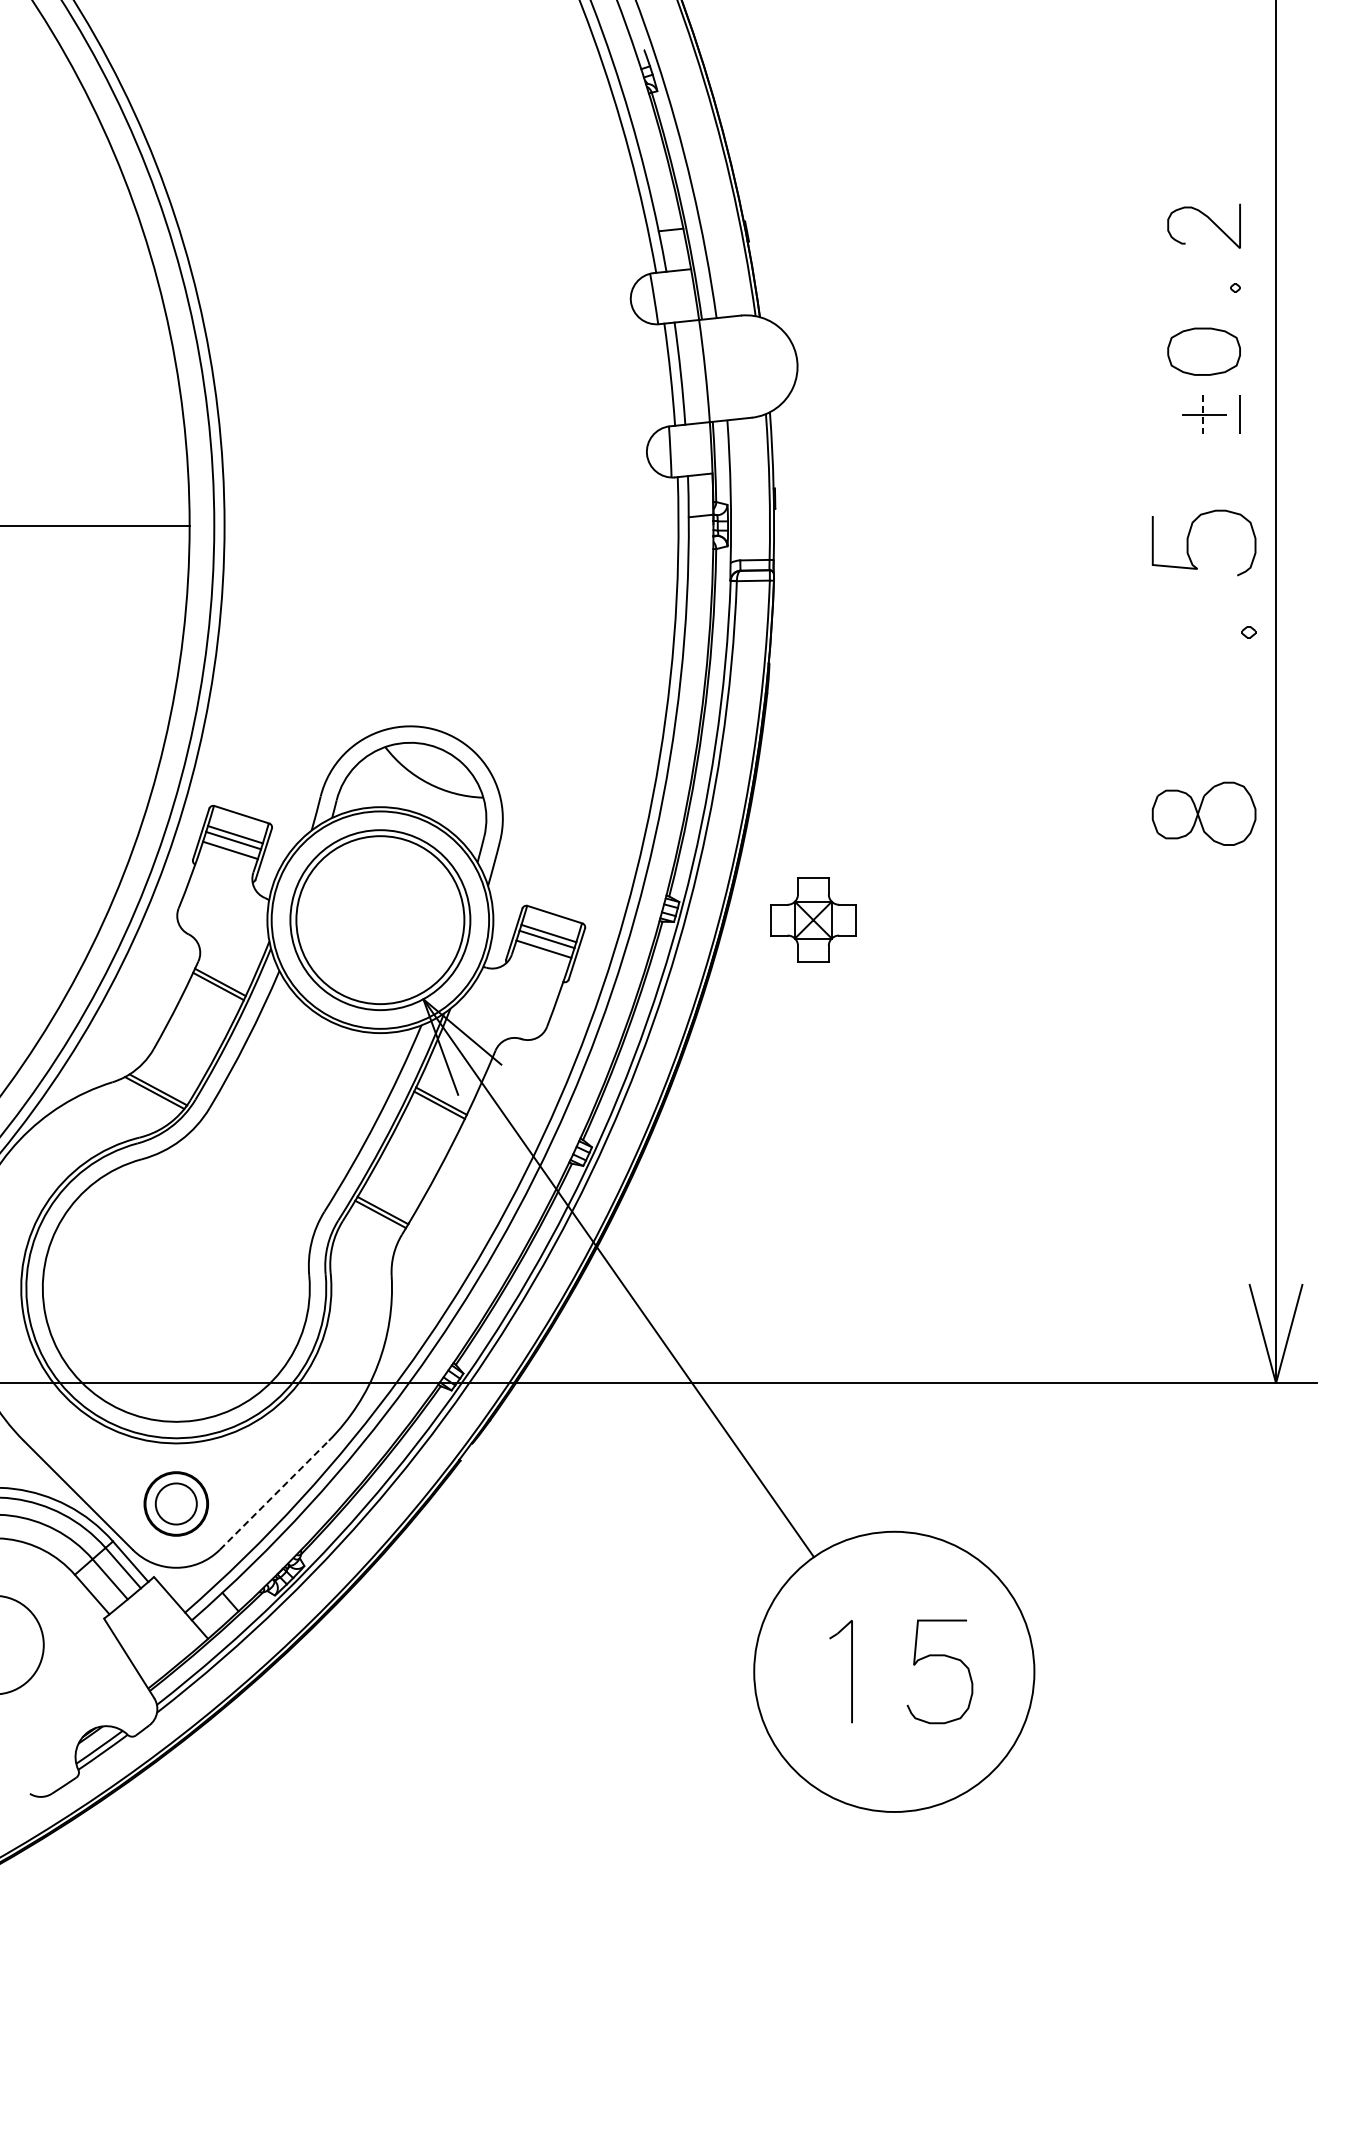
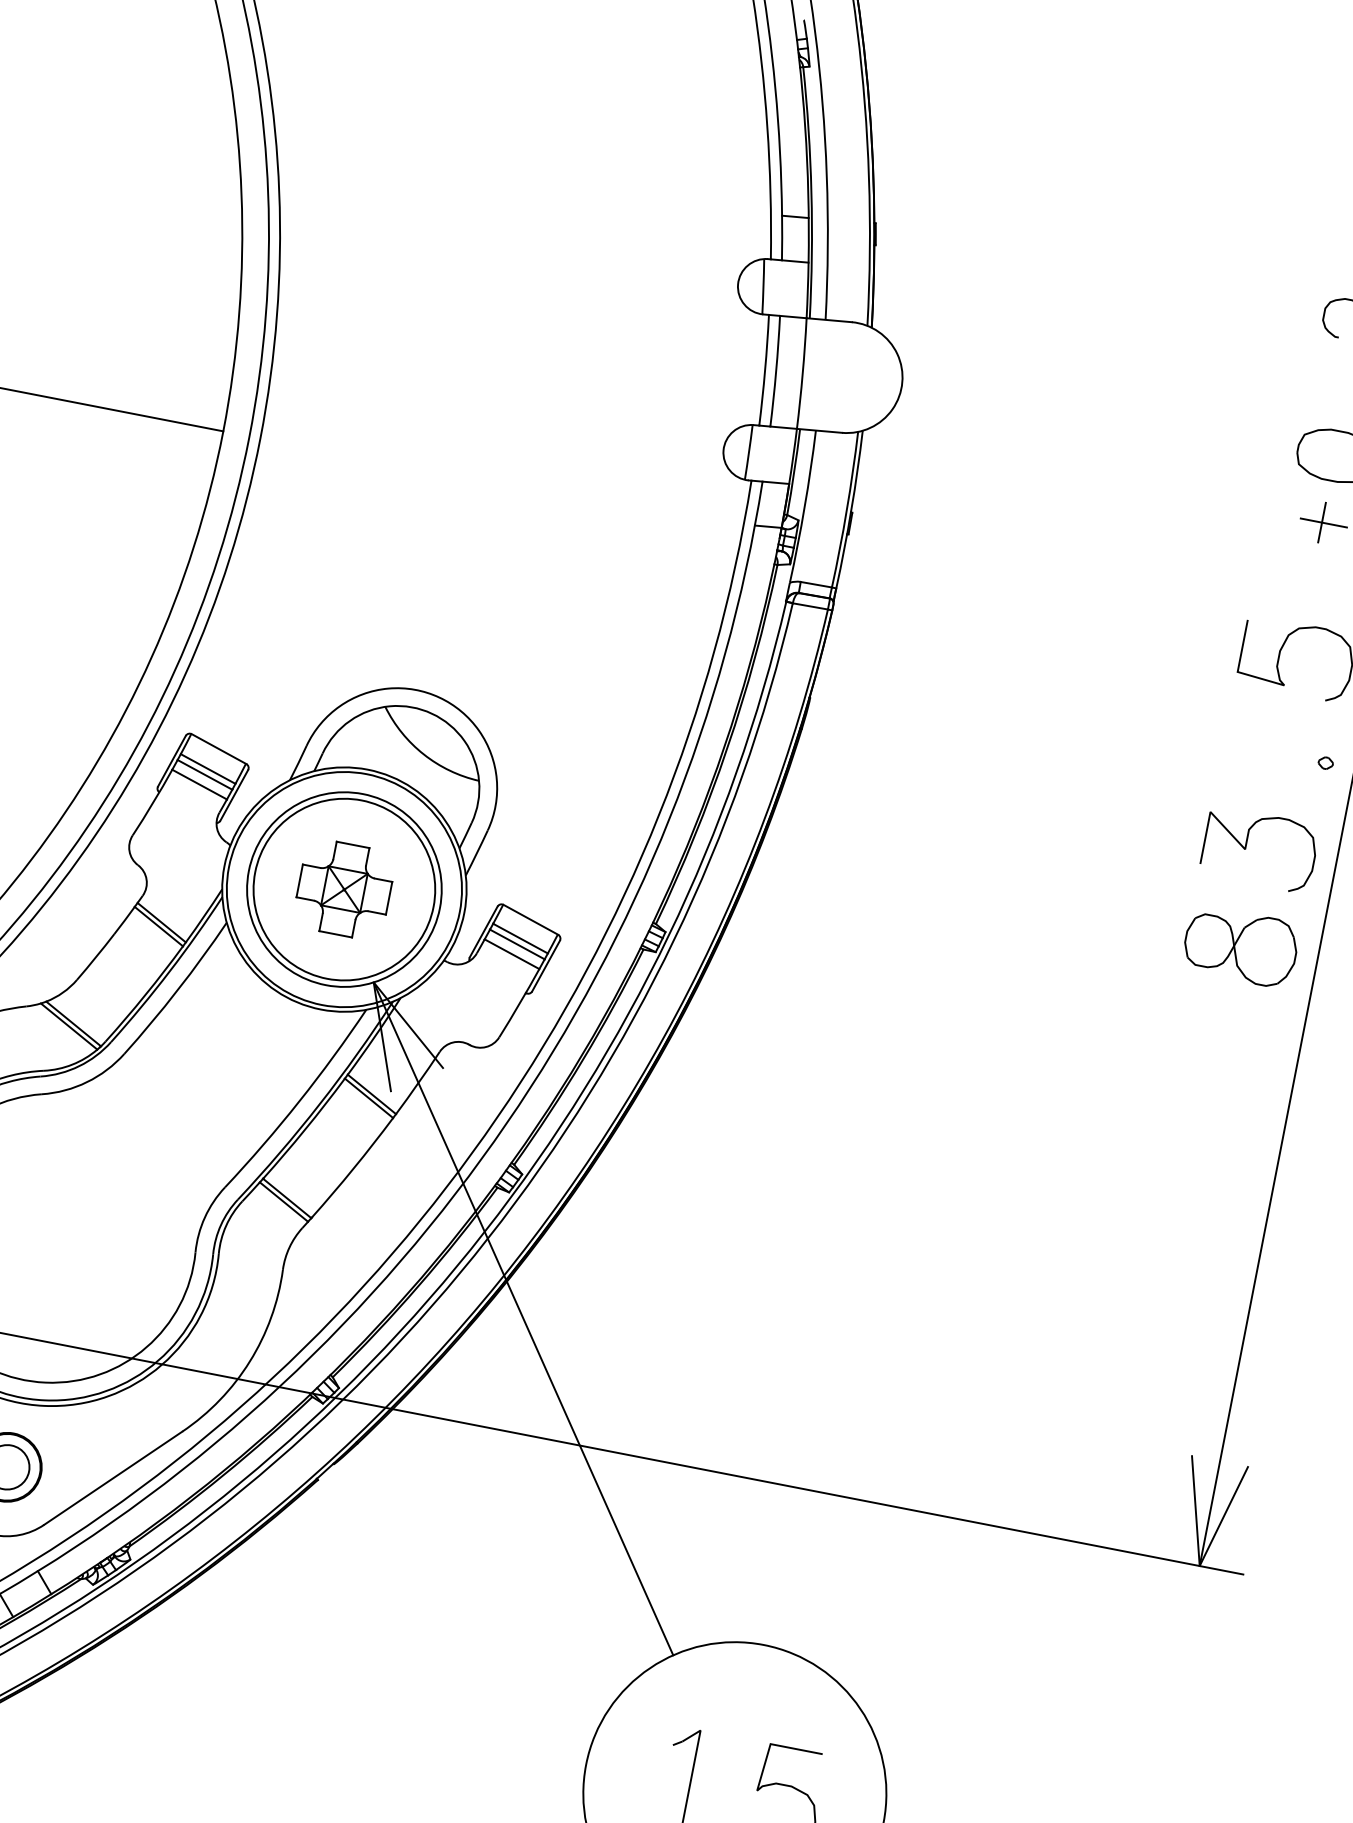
line: (1202, 415) -> (1321, 523), dashed -> solid
curve: (1191, 722) -> (1246, 847), added
part: (813, 919) -> (344, 888), moved
line: (274, 1494) -> (113, 1477), dashed -> solid

